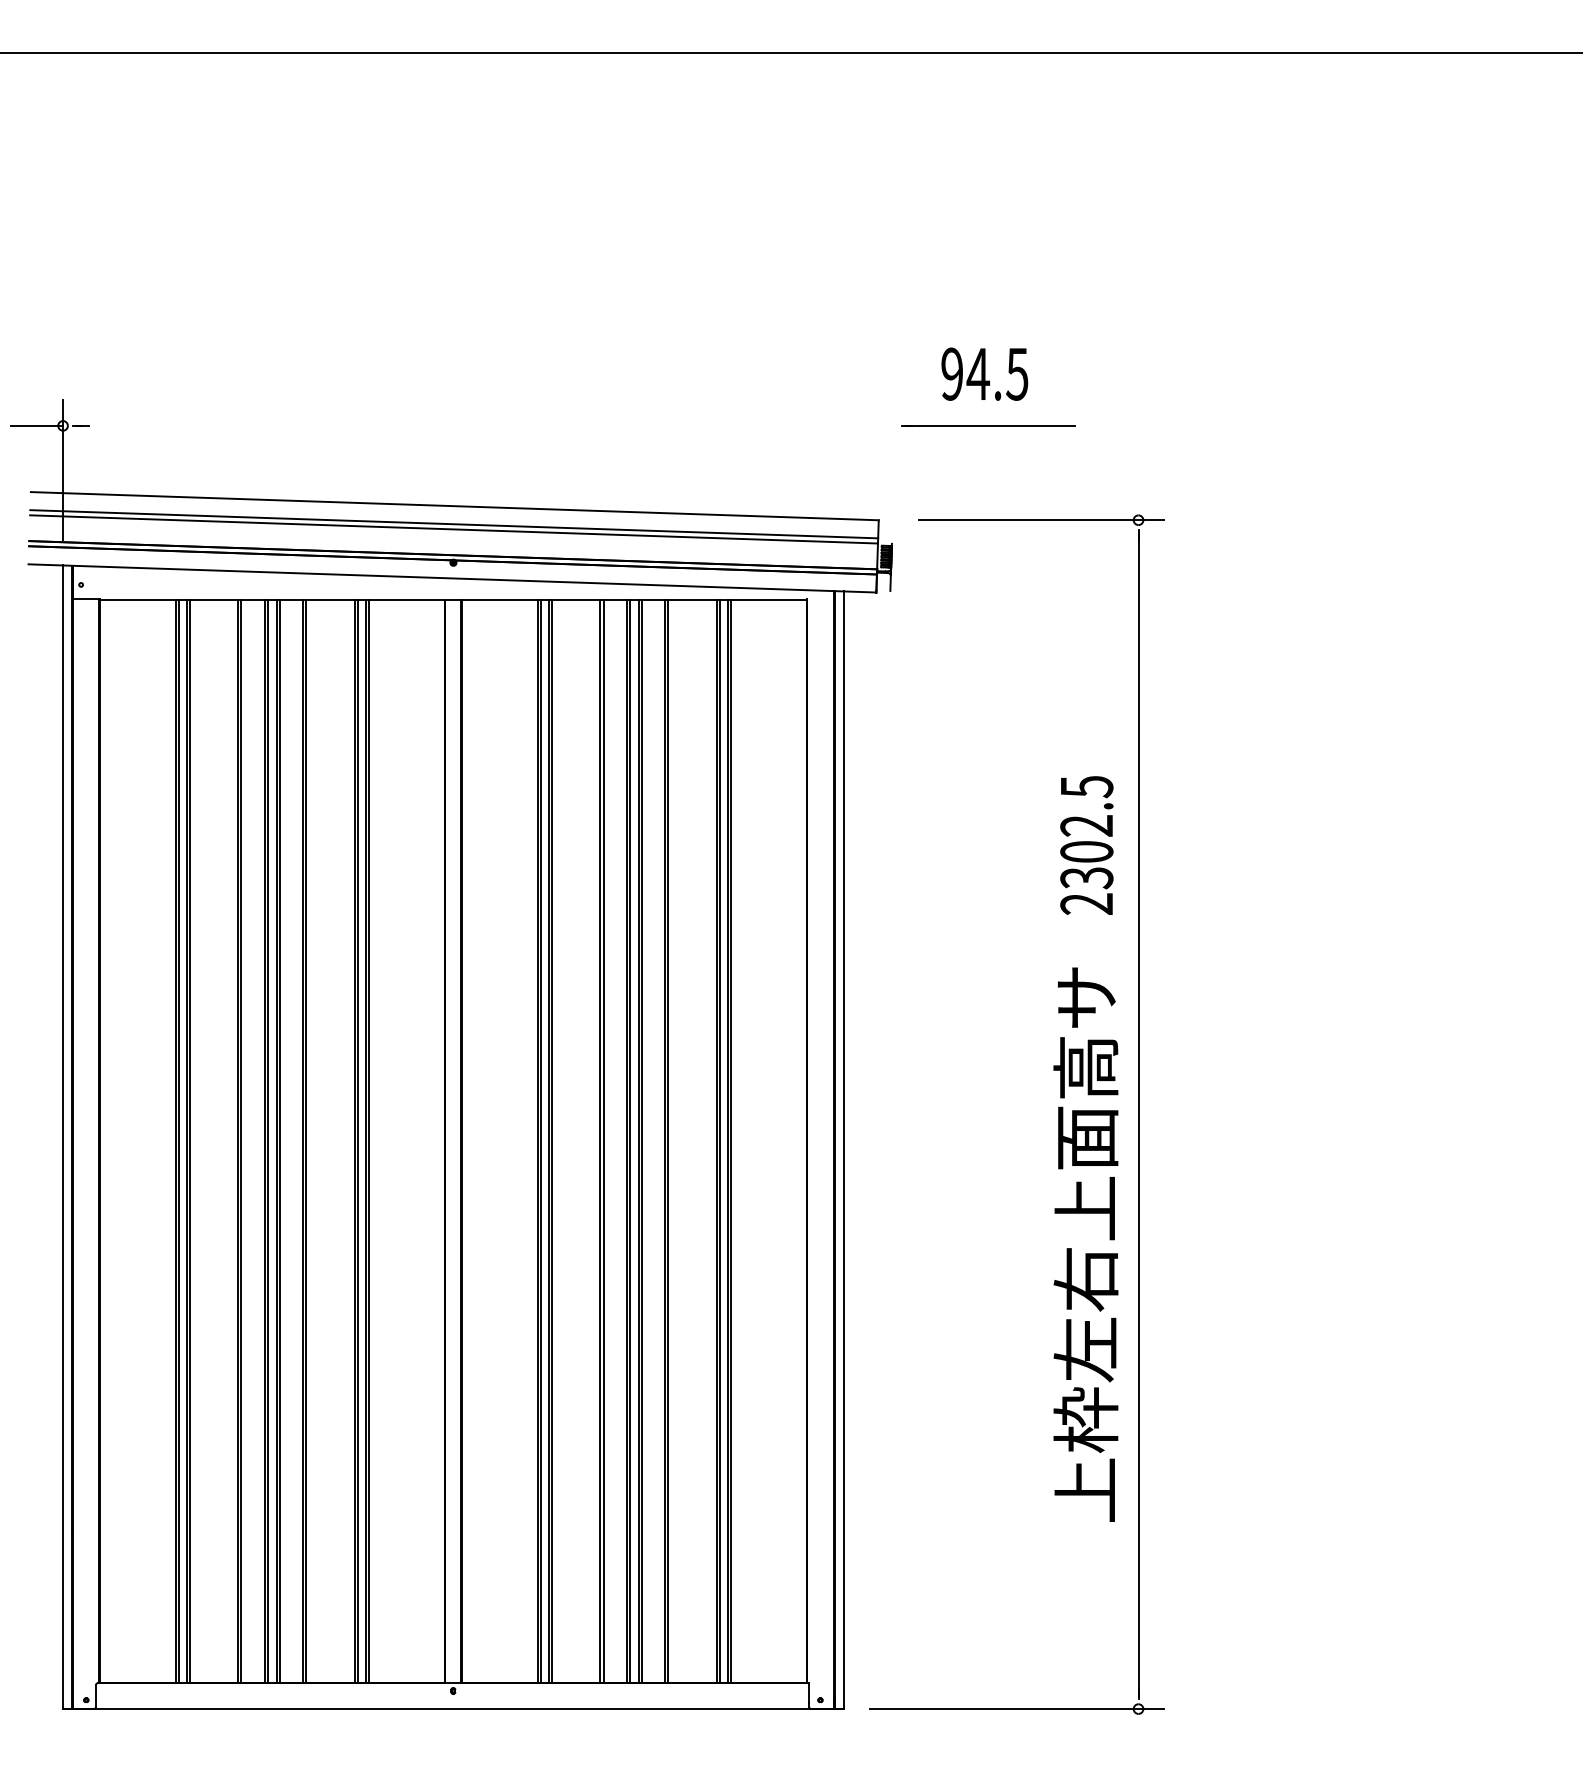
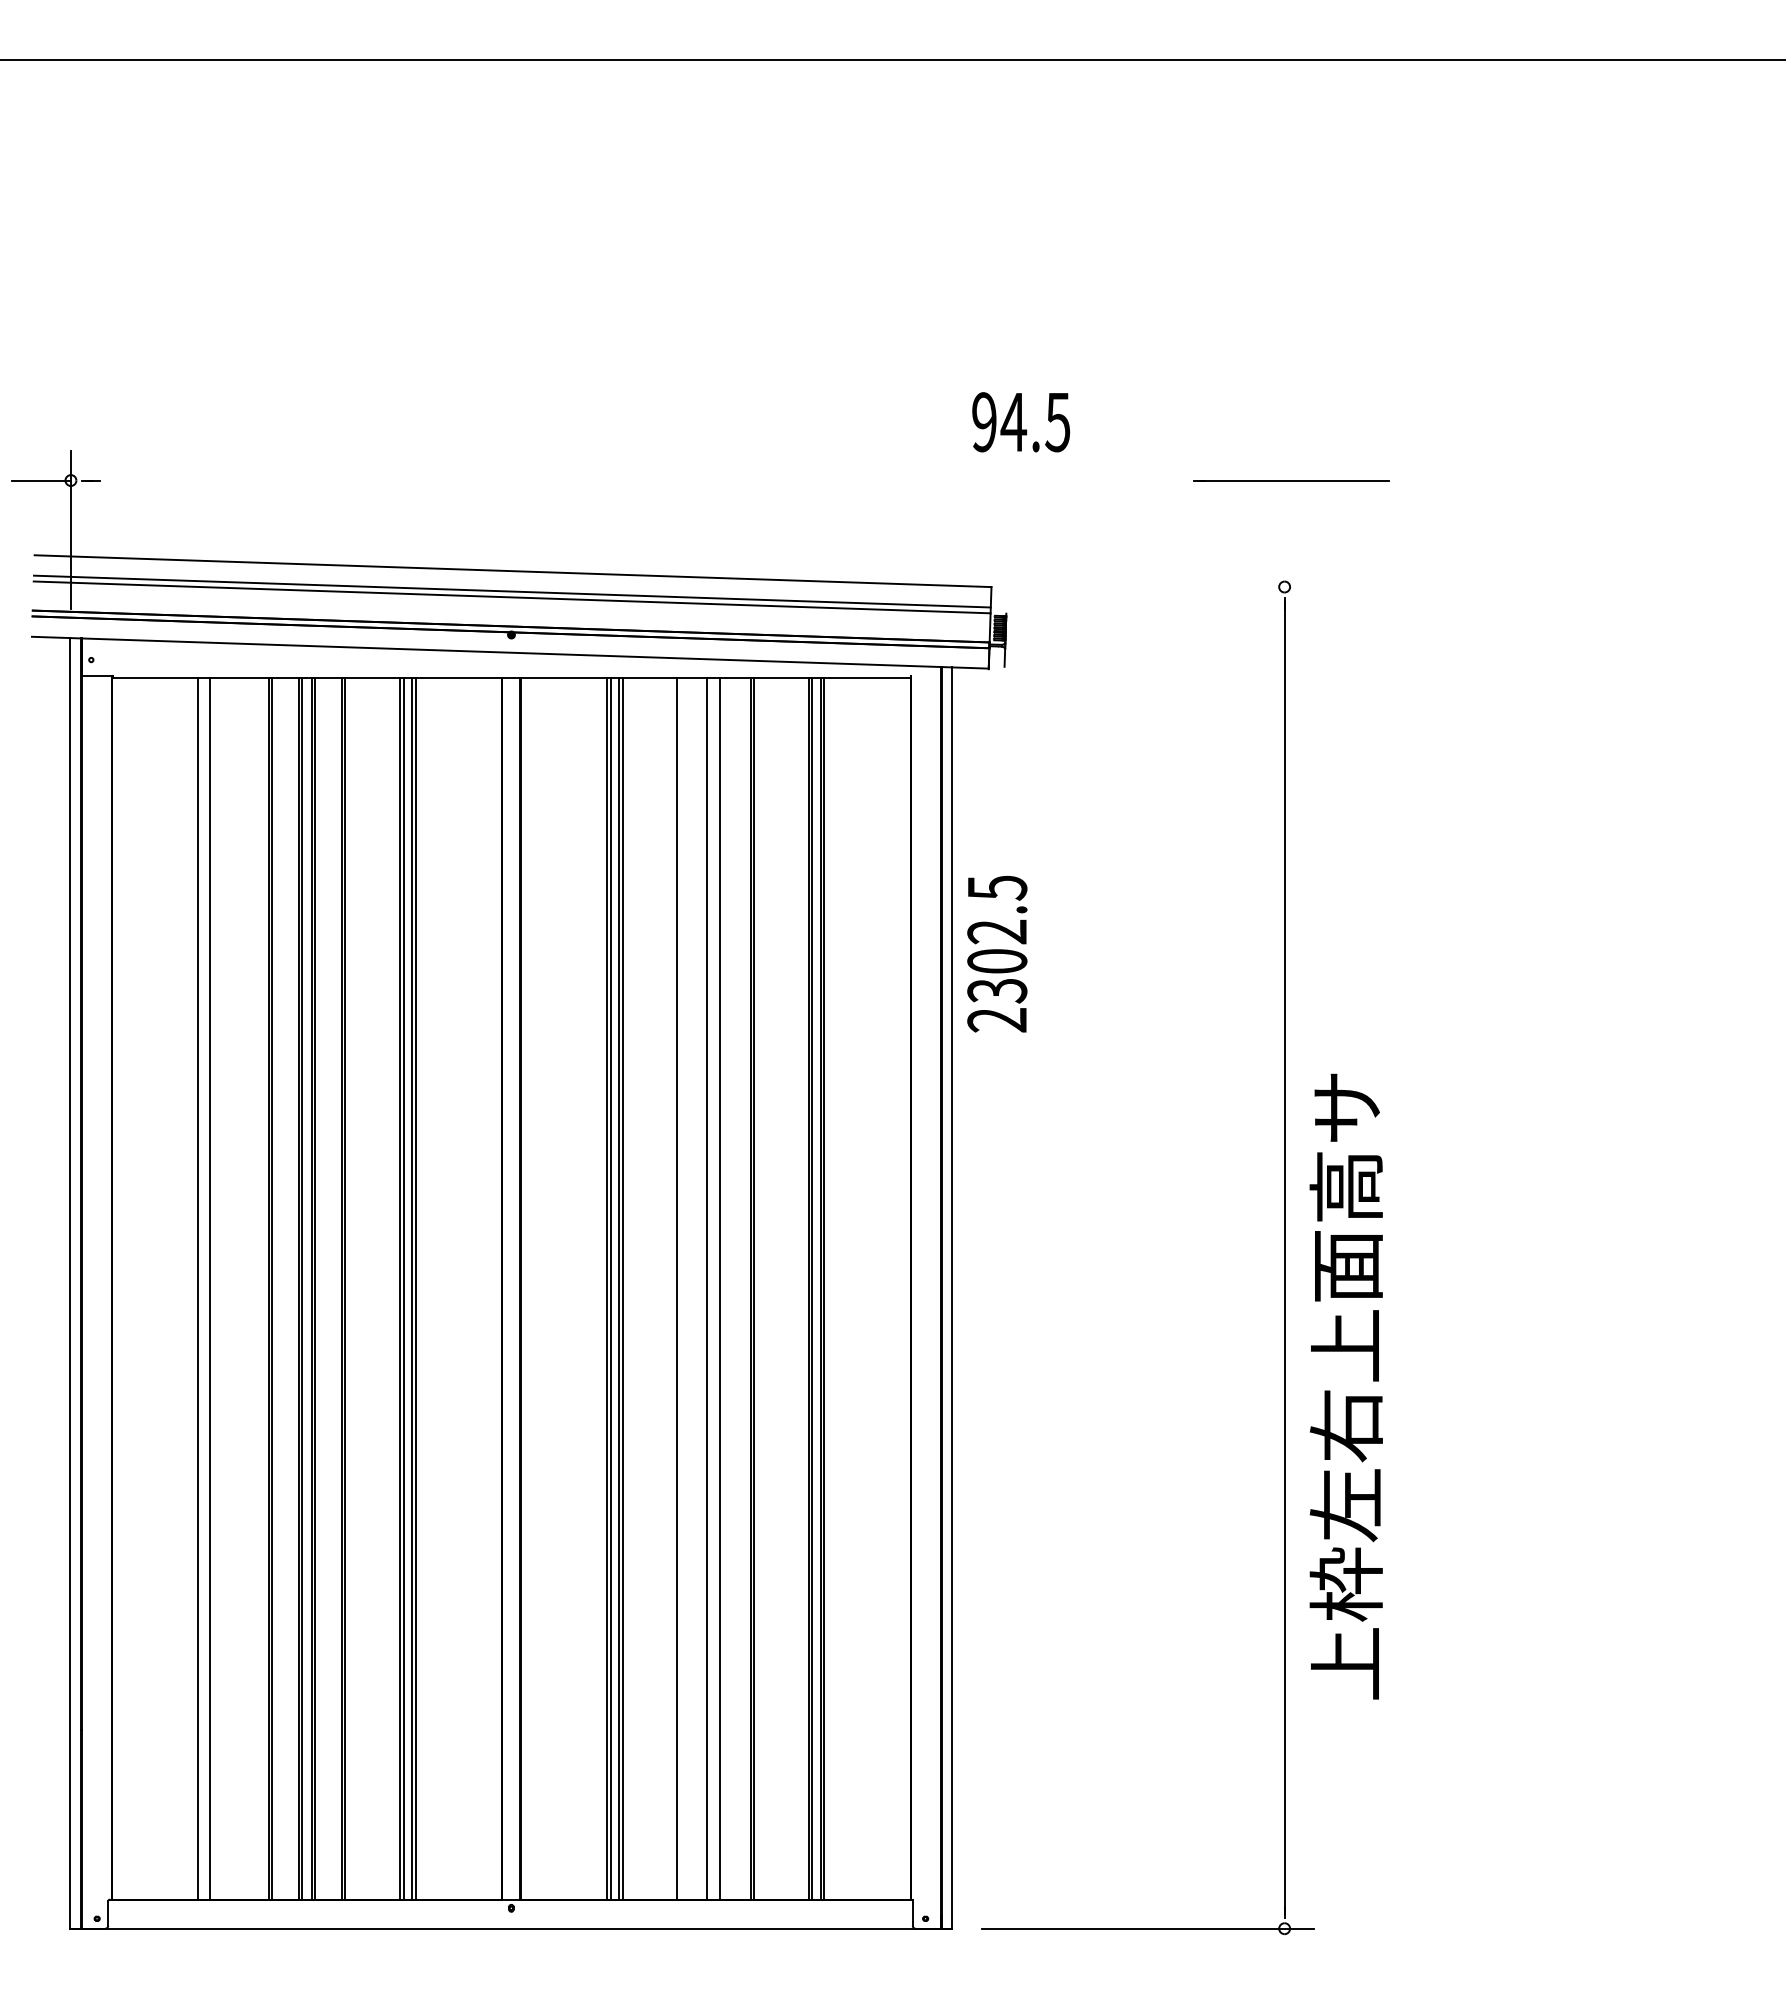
text: (984, 374) -> (1020, 422), moved
line: (988, 425) -> (1291, 480), moved
line: (1040, 520) -> (1174, 587), removed
text: (1087, 844) -> (997, 953), moved
line: (178, 1140) -> (201, 1287), removed
line: (189, 1140) -> (213, 1287), removed
line: (603, 1140) -> (680, 1287), removed
line: (629, 1140) -> (710, 1287), removed
line: (641, 1140) -> (723, 1287), removed
text: (1085, 1244) -> (1345, 1386), moved

